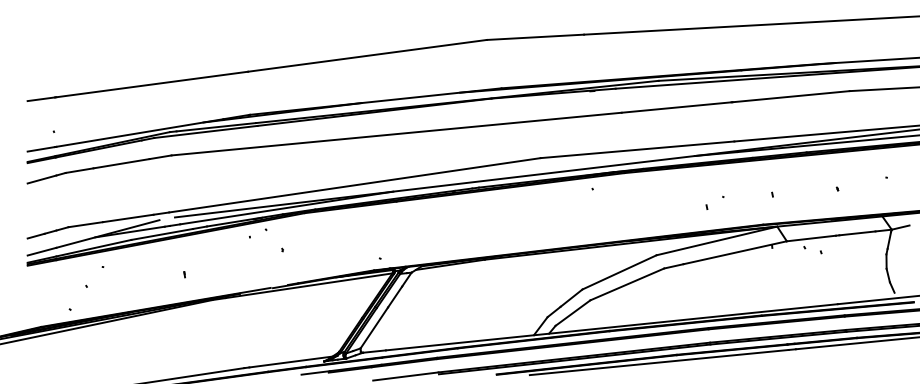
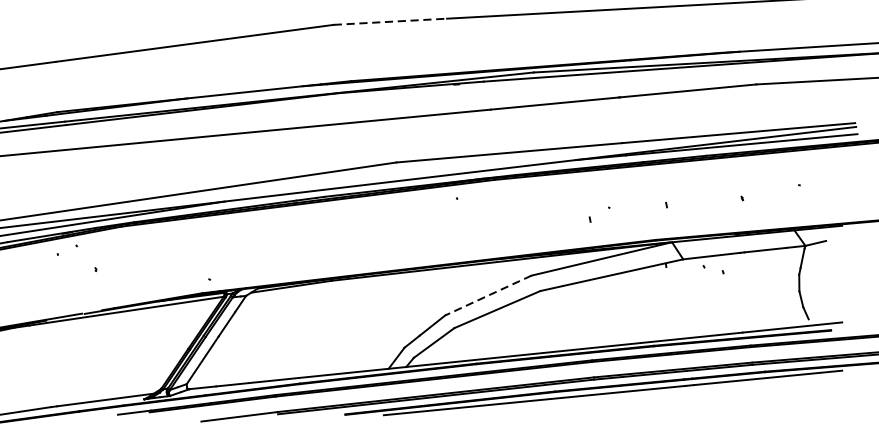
line: (535, 37) -> (390, 22), solid -> dashed
line: (619, 272) -> (488, 295), solid -> dashed

